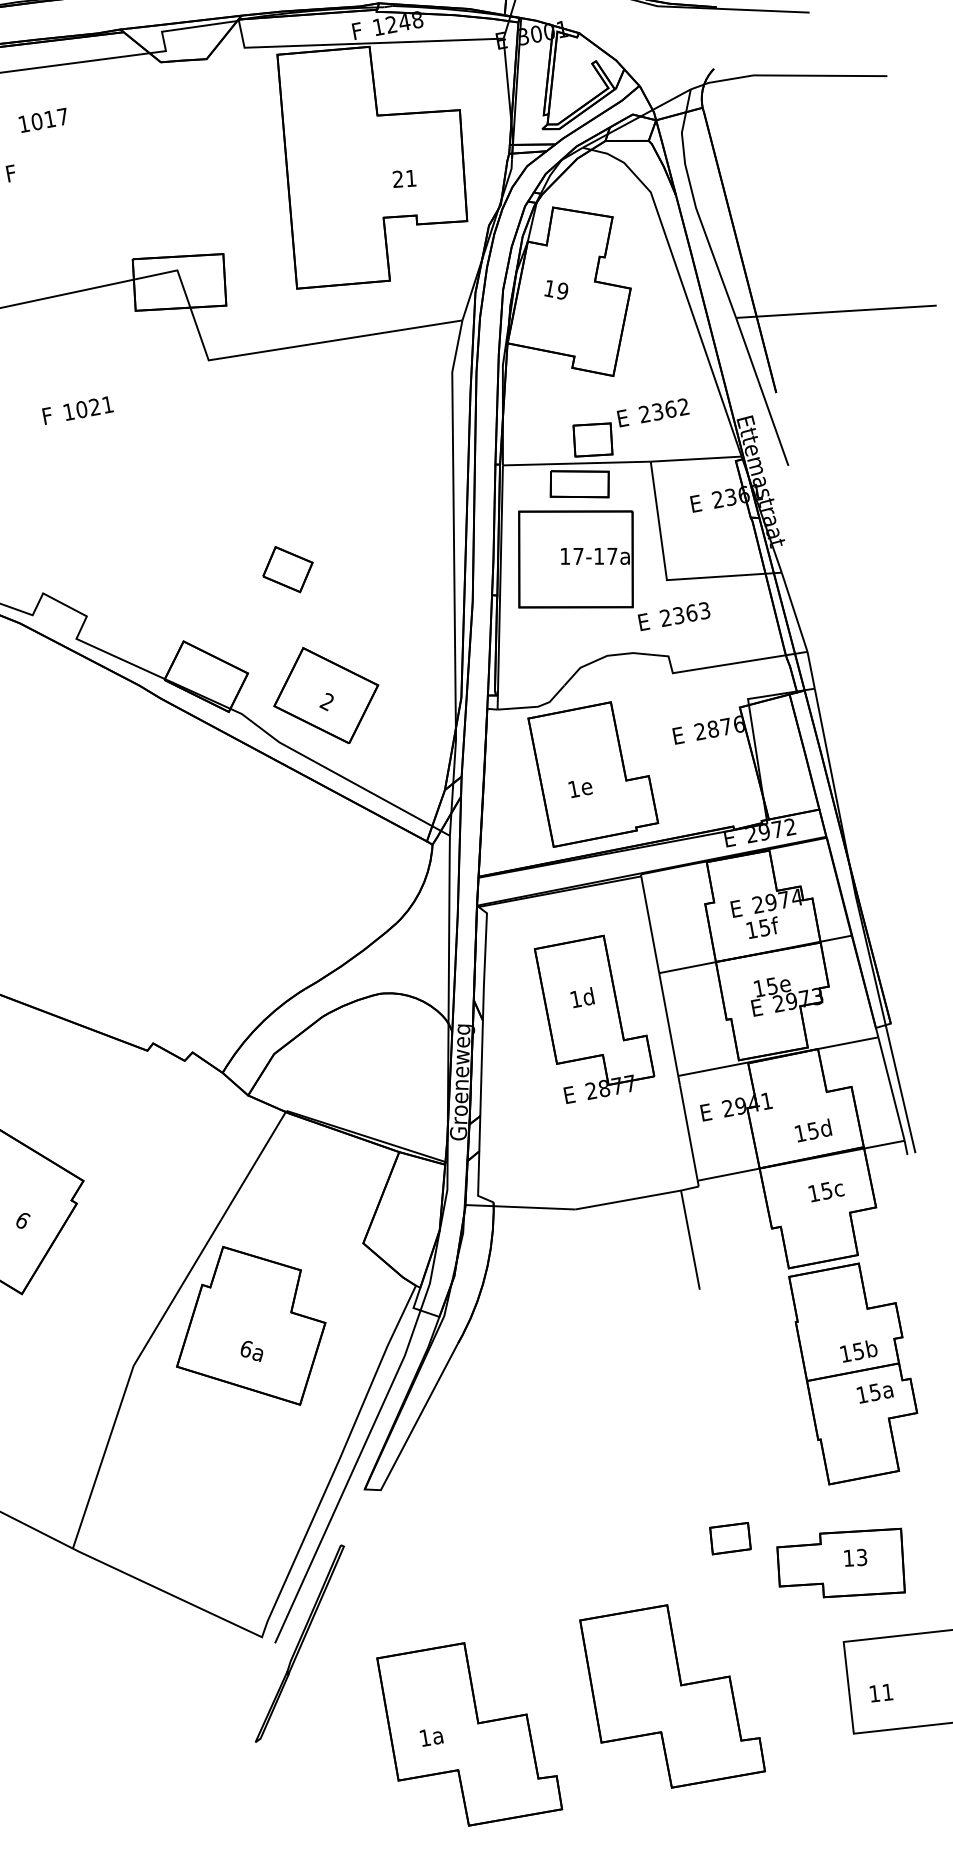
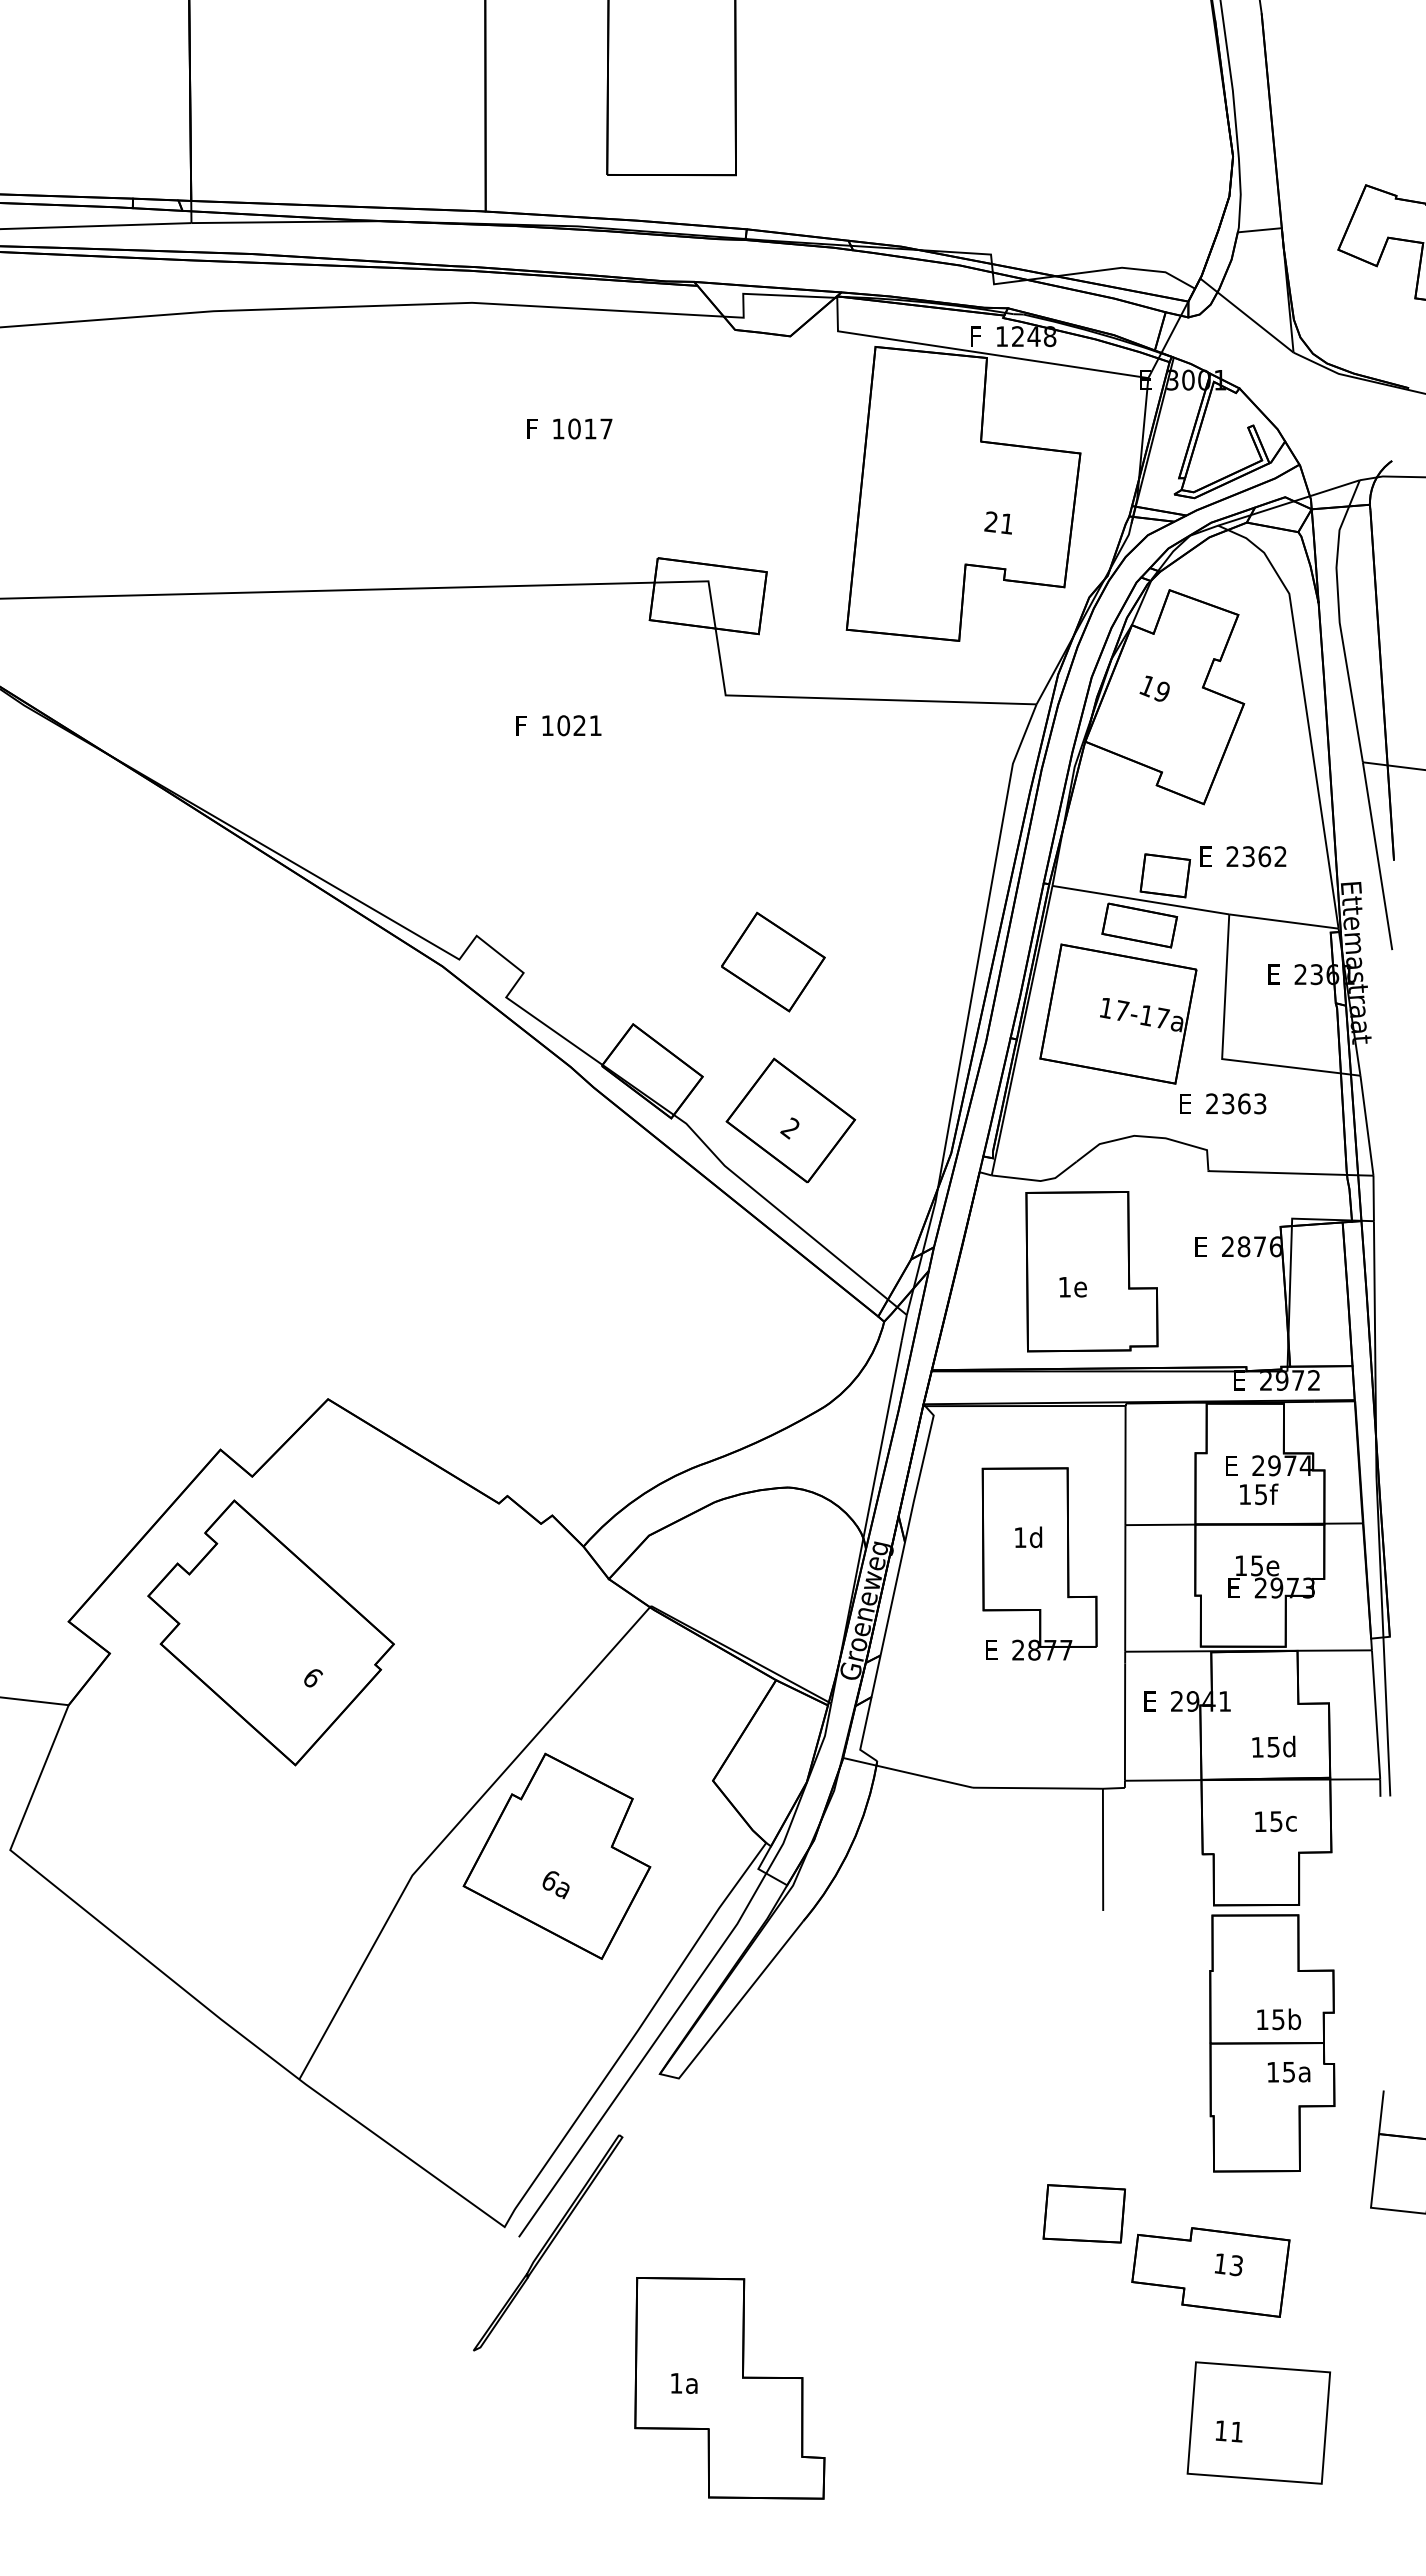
text: (43, 120) -> (582, 428), moved
part: (287, 569) -> (773, 961), size x1.67
part: (729, 1538) -> (1083, 2213), size x1.67
part: (671, 1696) -> (979, 2388), removed

